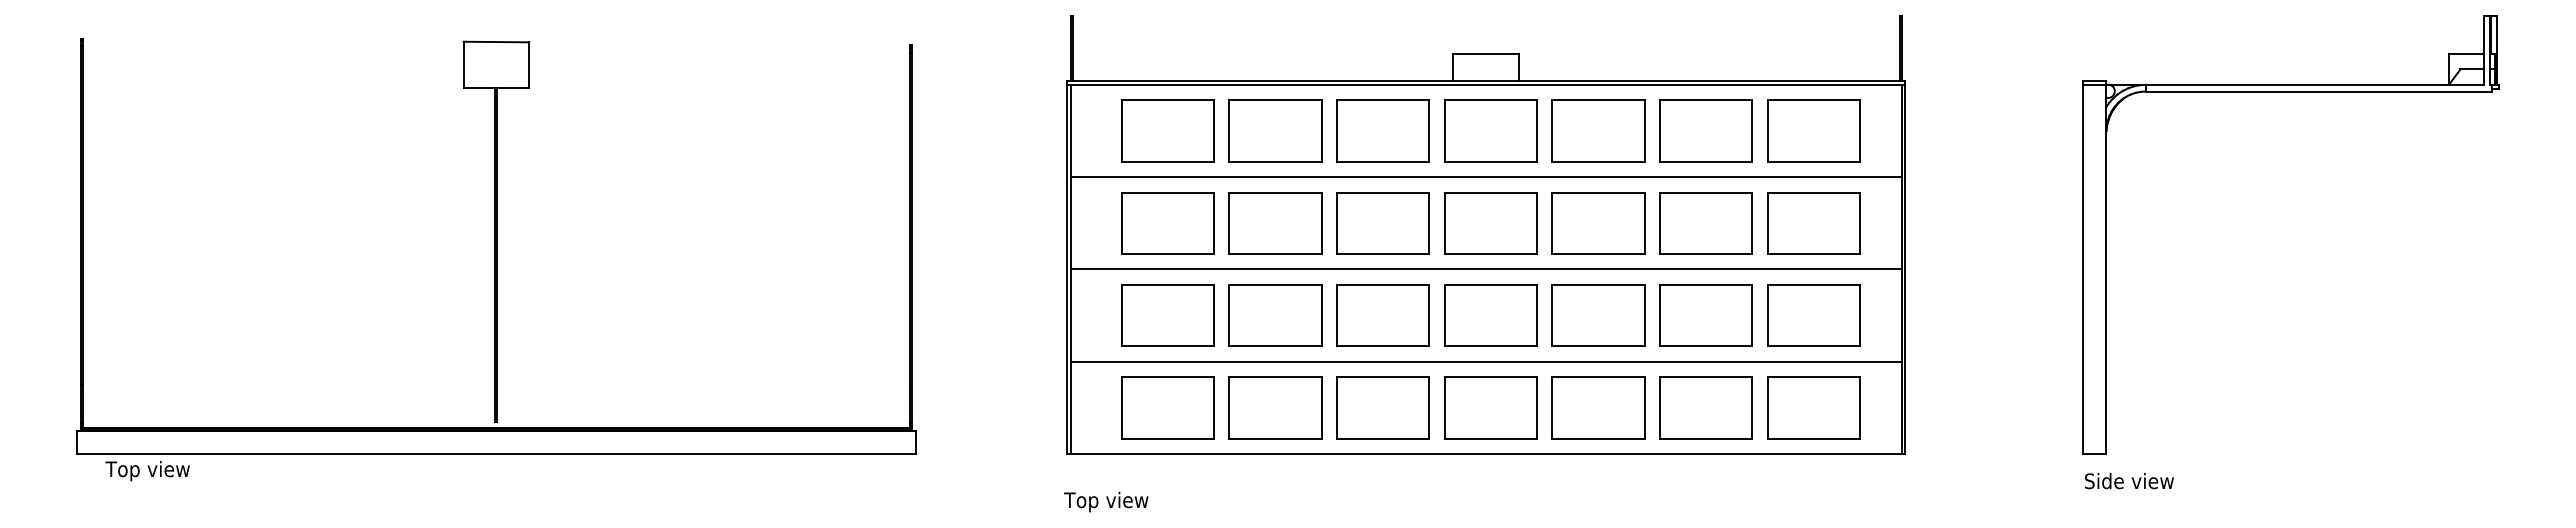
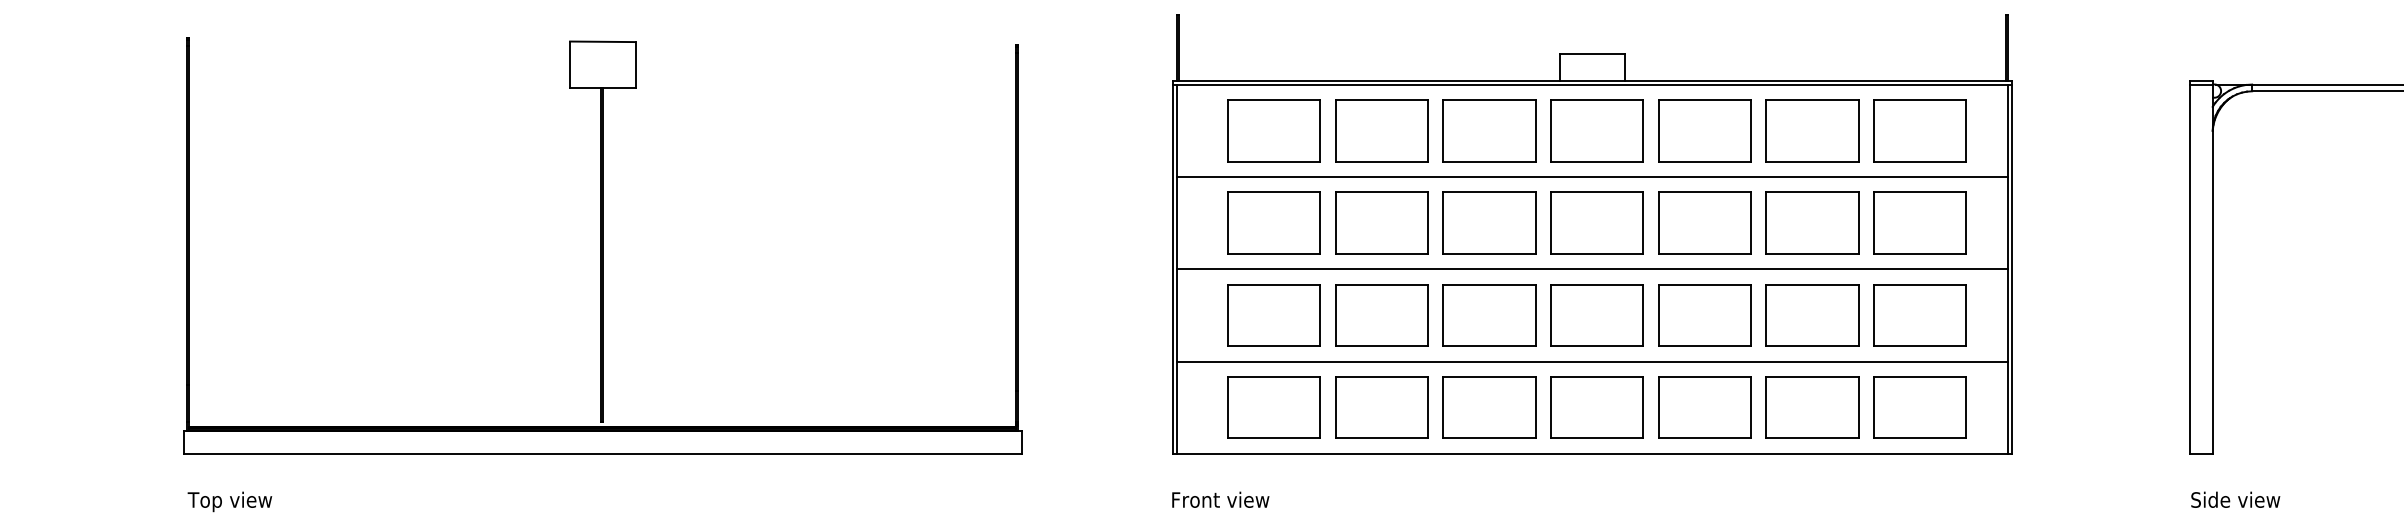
text: (147, 471) -> (229, 502), moved
text: (2129, 481) -> (2235, 500), moved
text: (1113, 501) -> (1219, 501), Top view -> Front view

